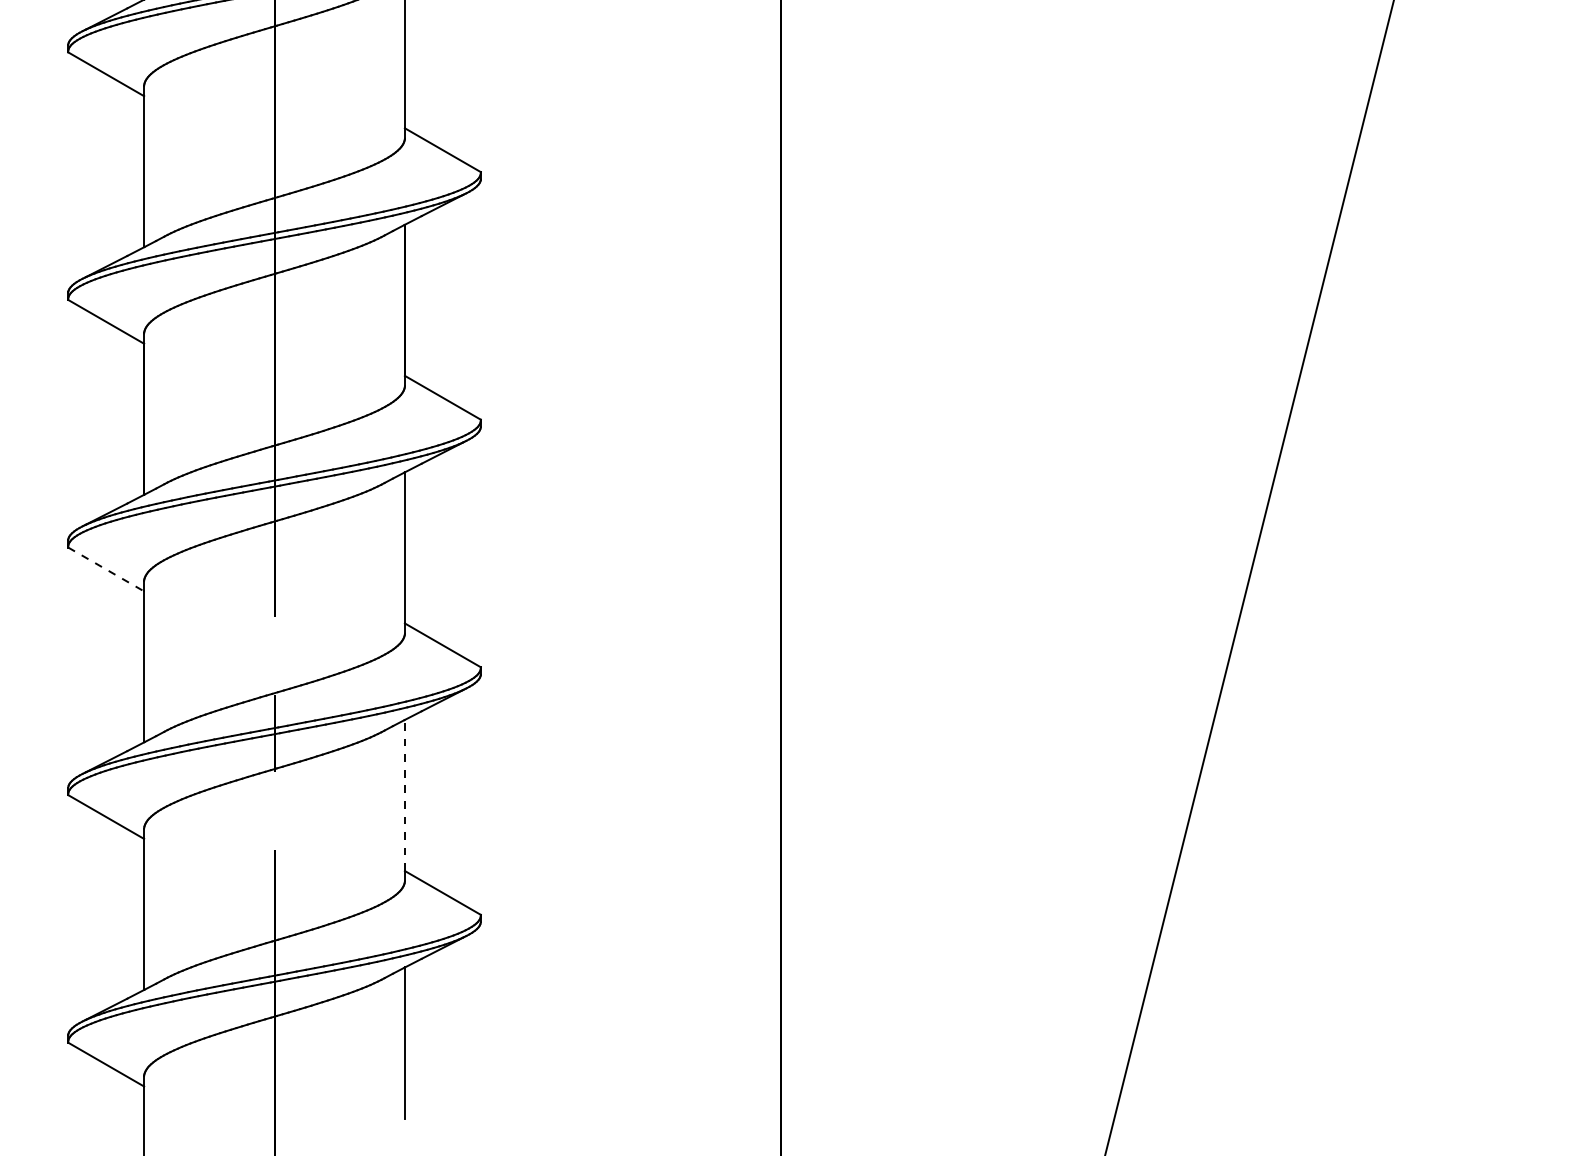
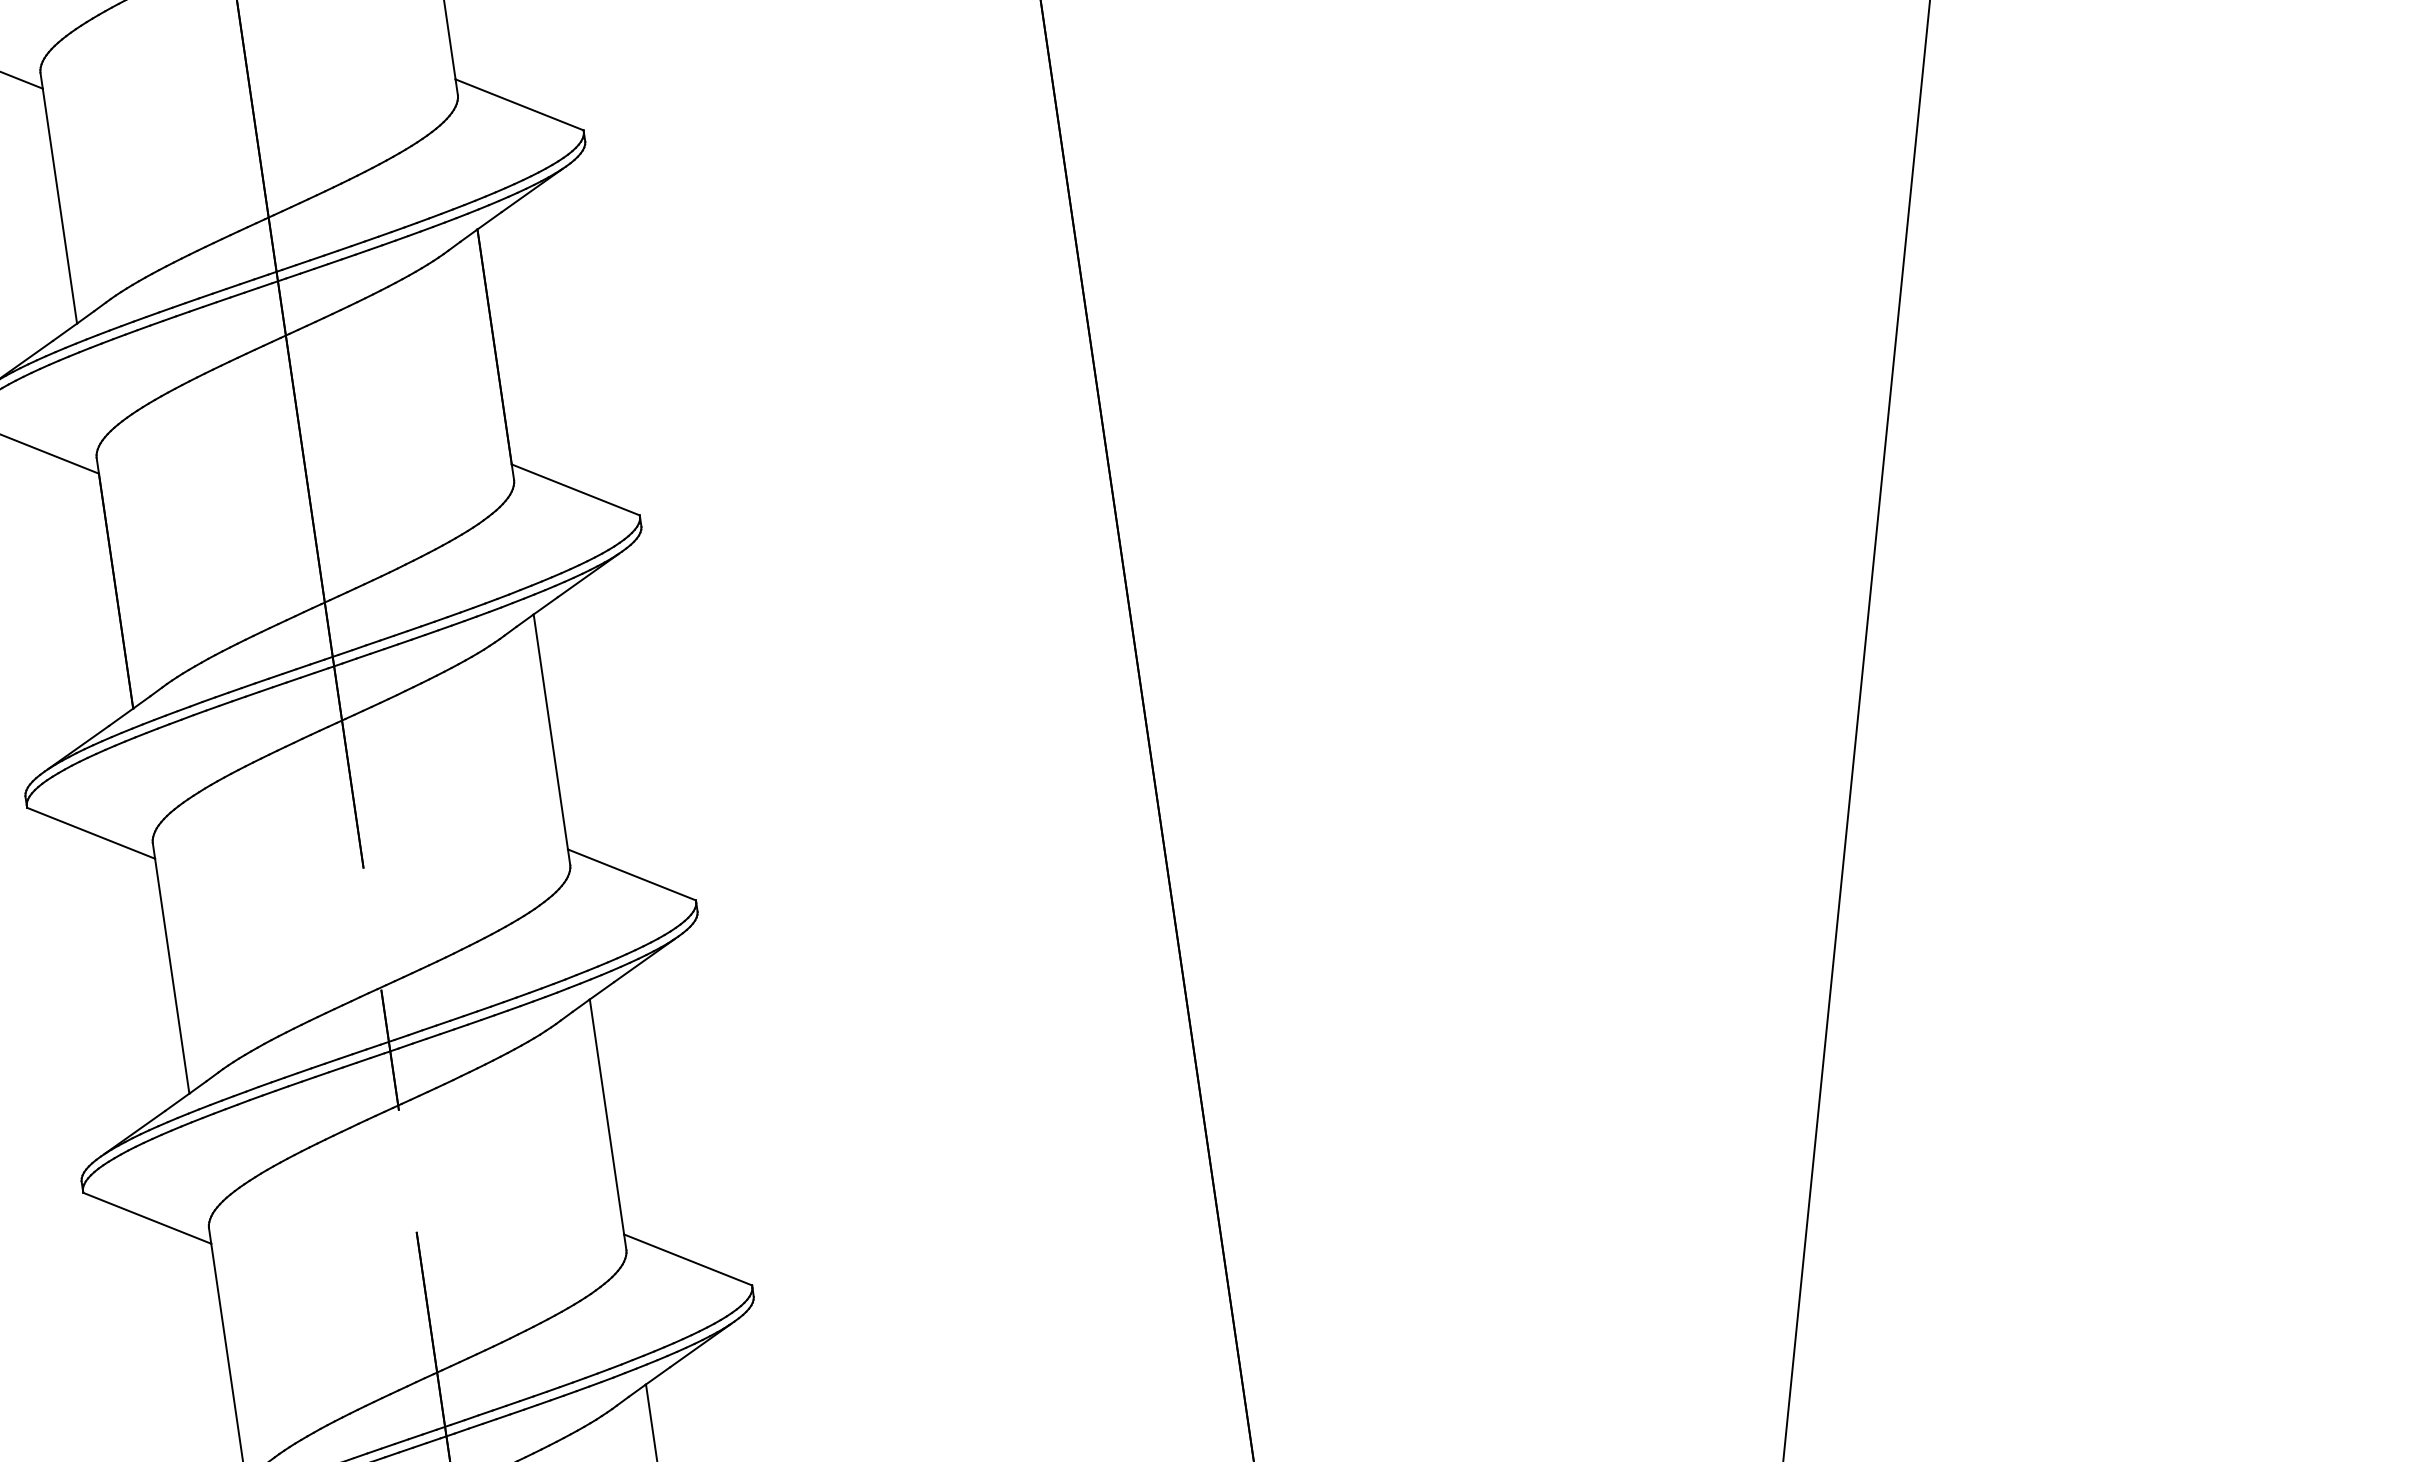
line: (106, 569) -> (91, 833), dashed -> solid
line: (404, 795) -> (606, 1117), dashed -> solid

